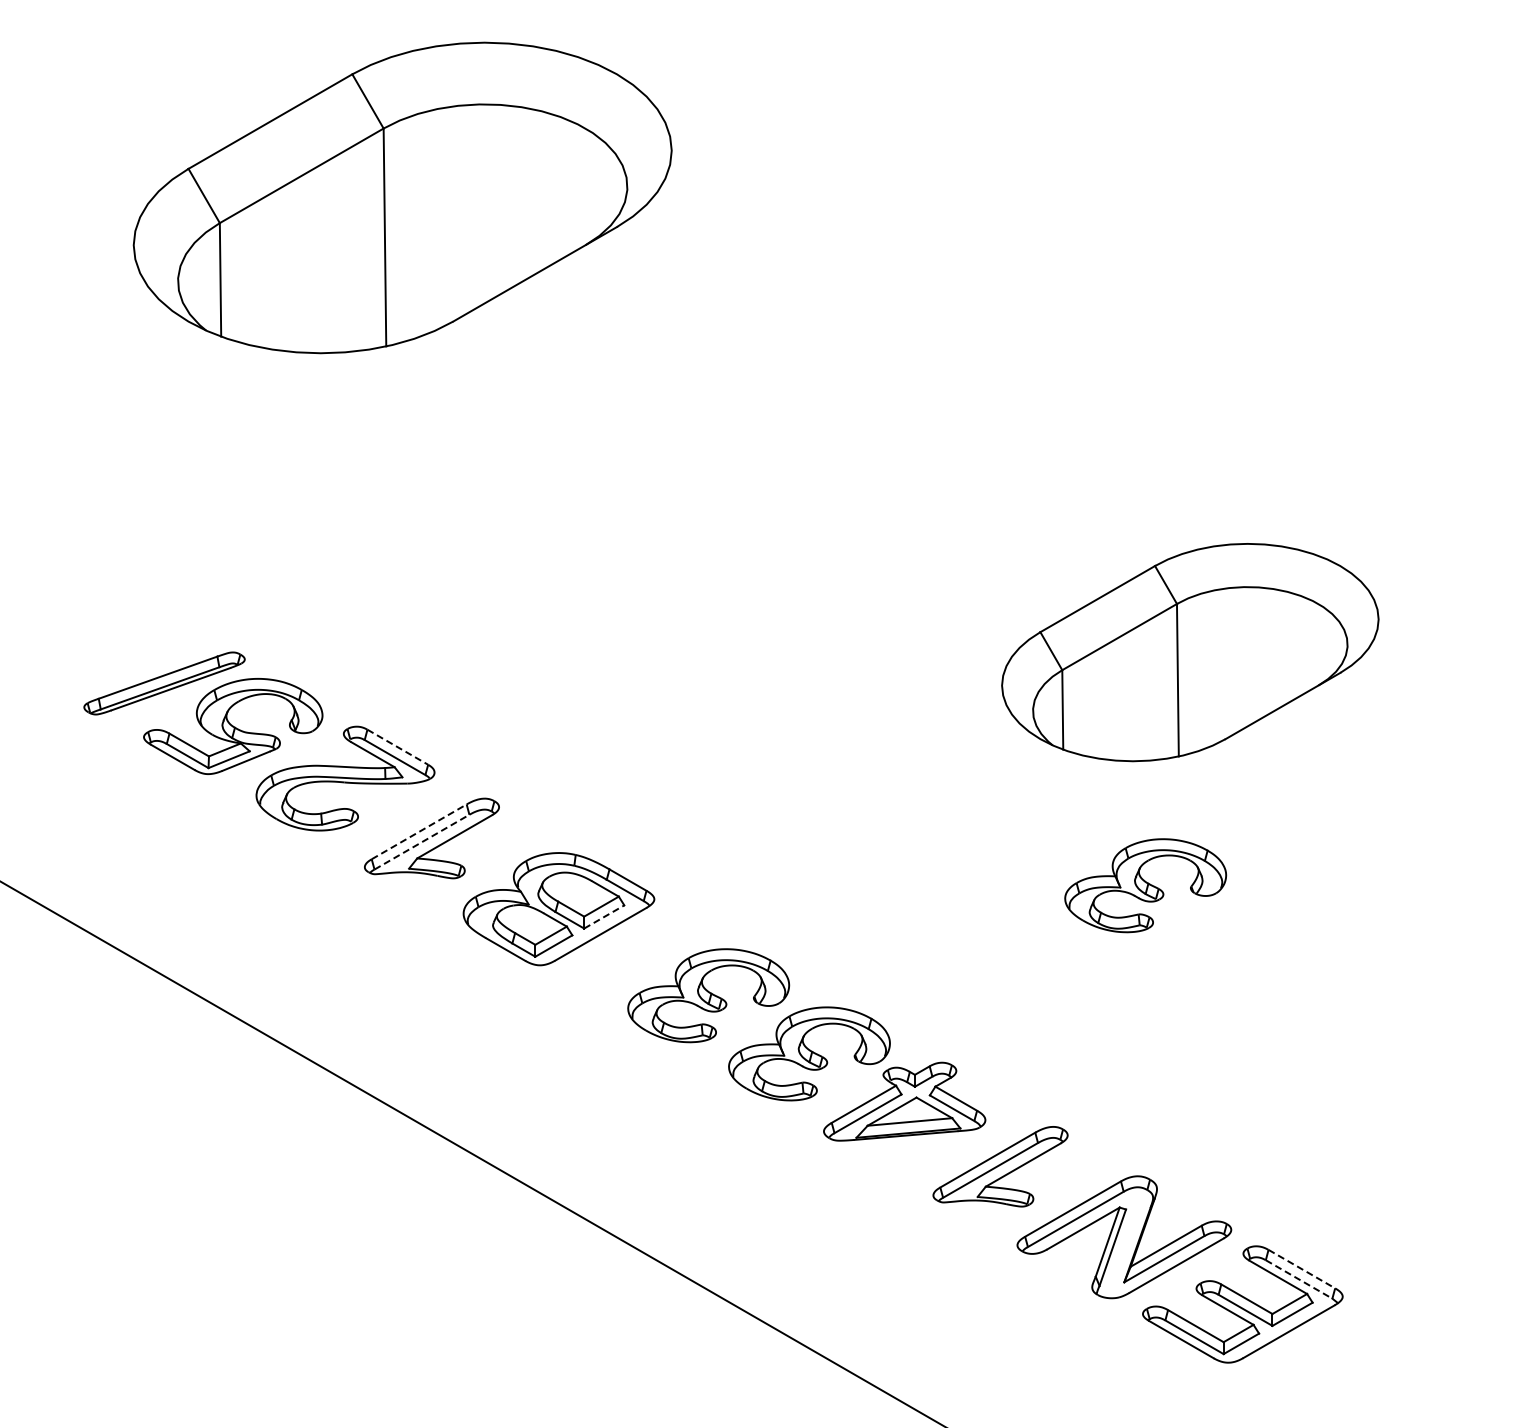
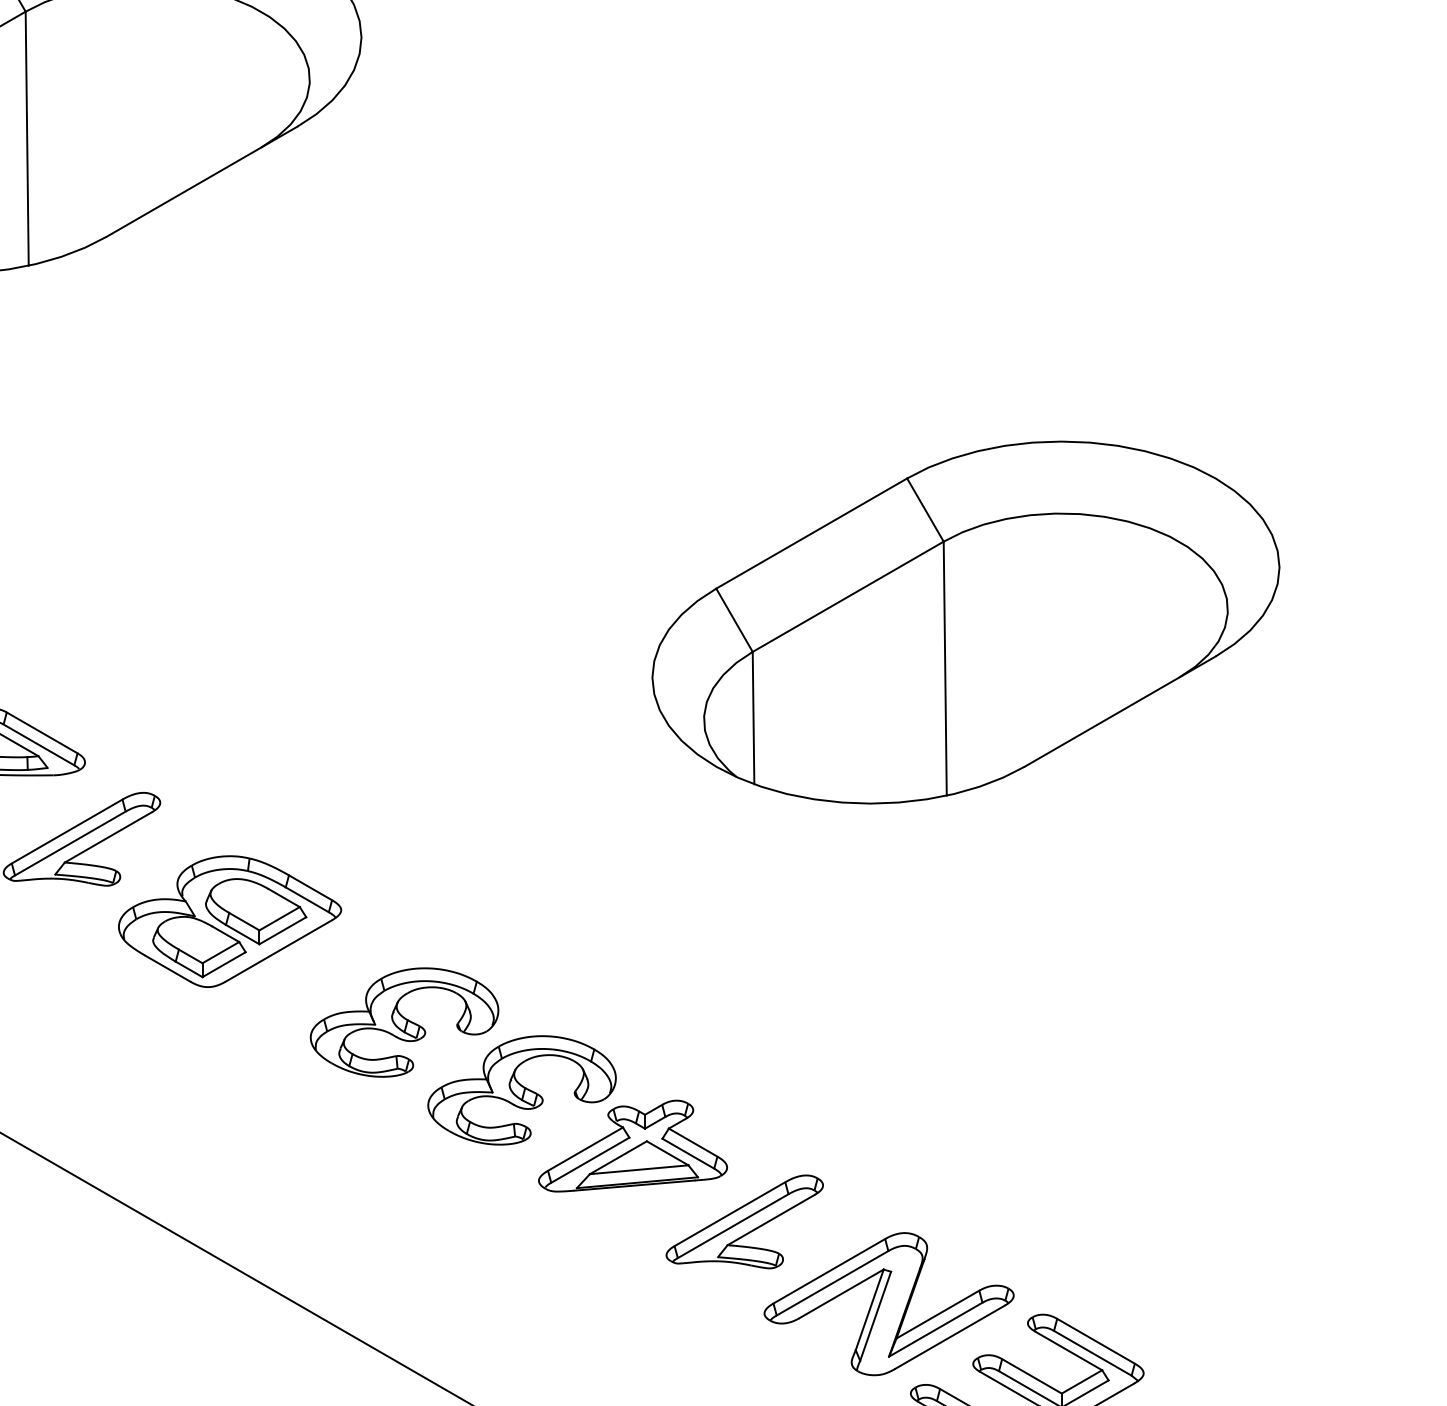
part: (1190, 652) -> (966, 622), size x1.43
line: (398, 747) -> (42, 733), dashed -> solid
line: (419, 831) -> (67, 831), dashed -> solid
line: (421, 842) -> (69, 843), dashed -> solid
part: (1145, 885) -> (913, 894), removed
line: (604, 916) -> (283, 930), dashed -> solid
line: (1302, 1269) -> (1096, 1341), dashed -> solid
line: (1299, 1279) -> (1093, 1353), dashed -> solid

